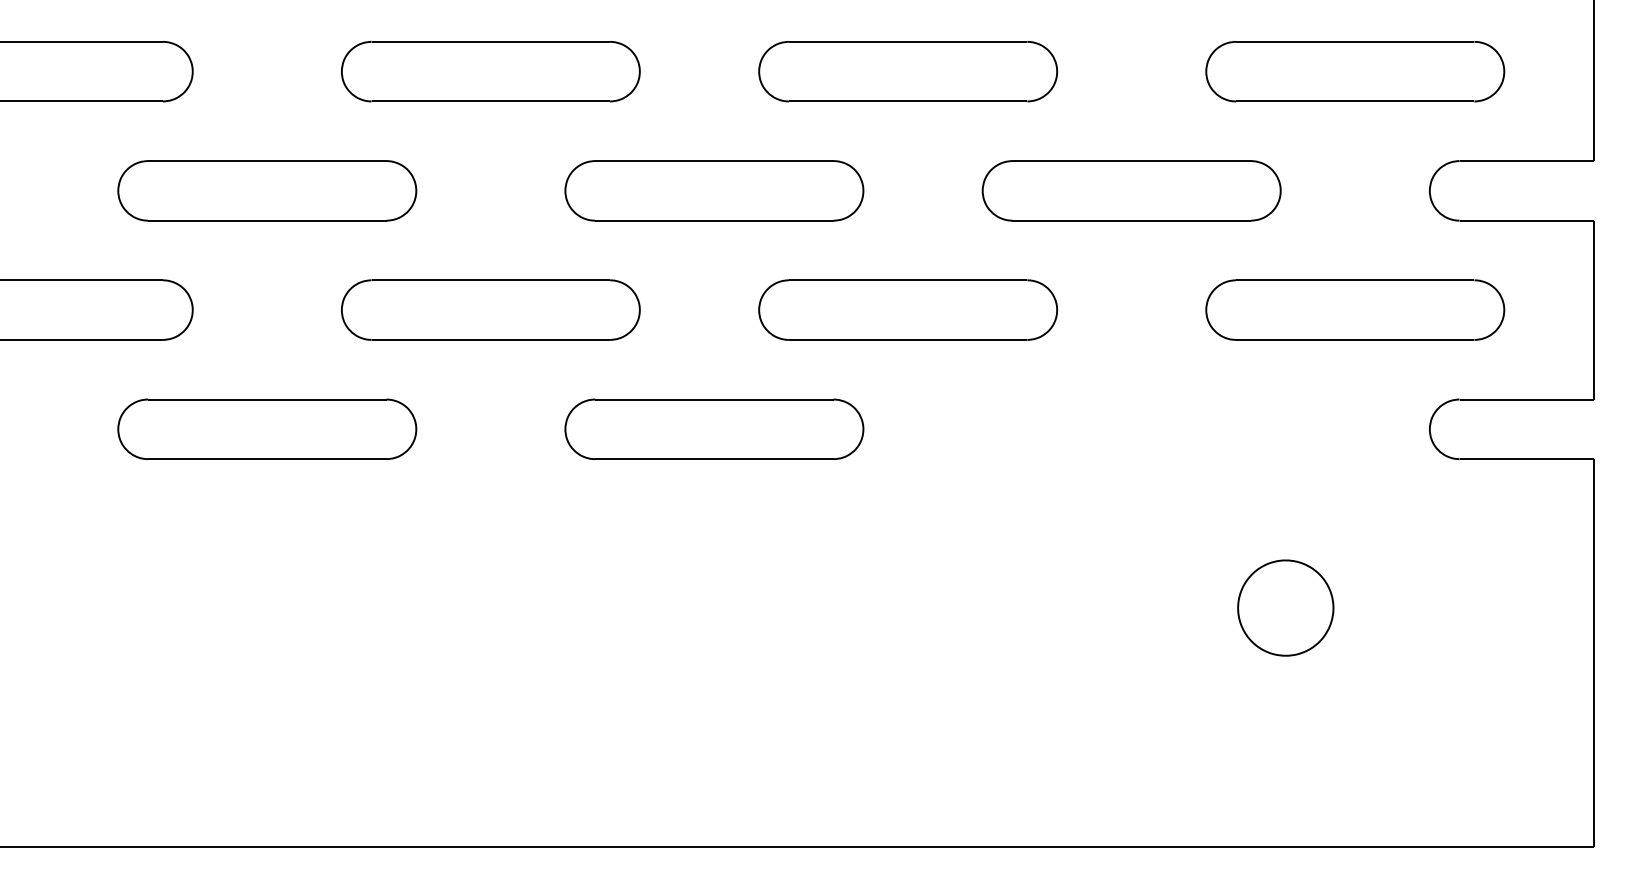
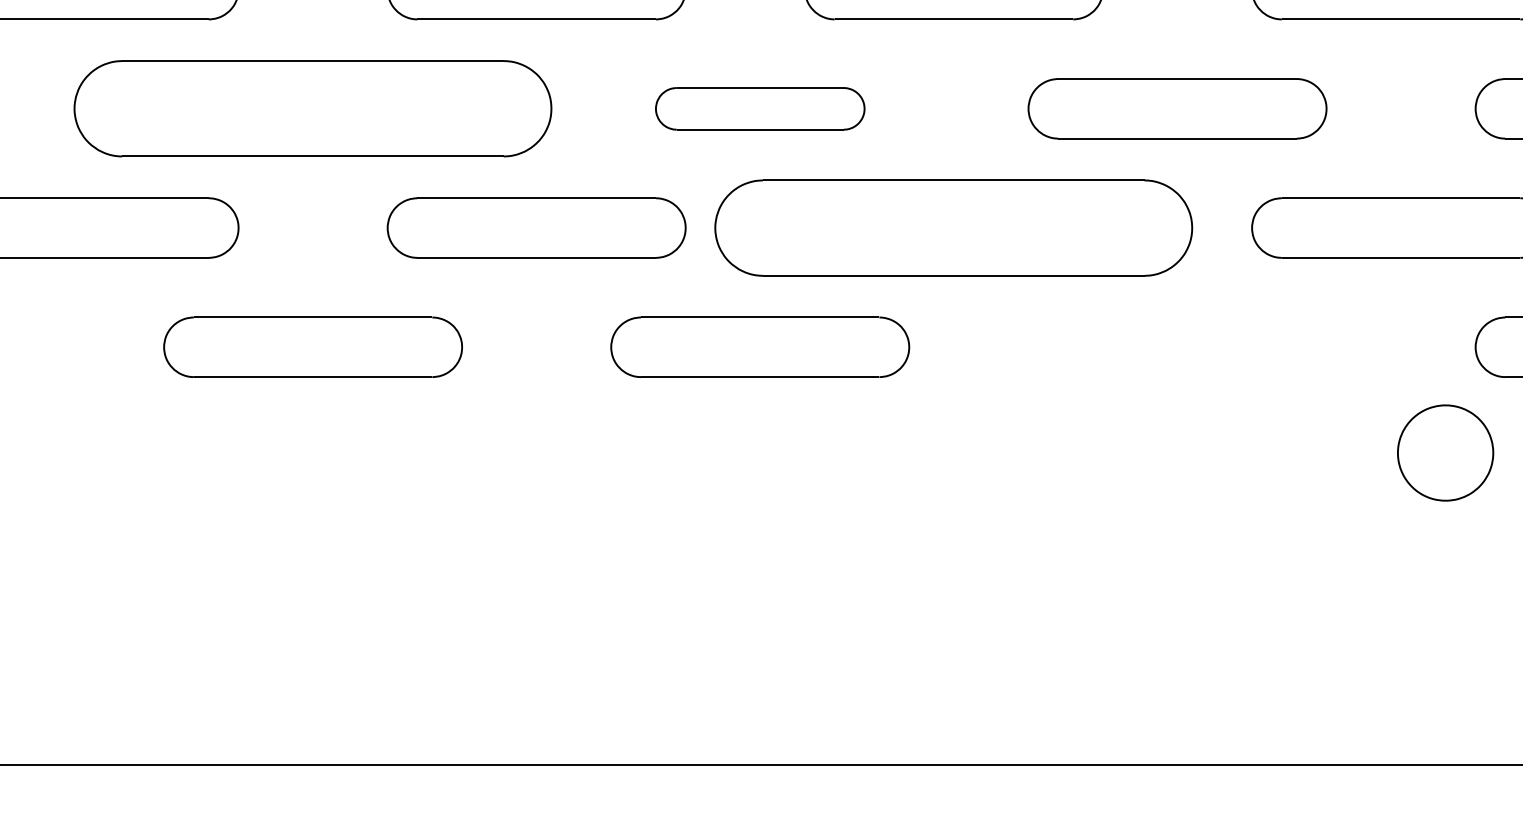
part: (267, 190) -> (313, 108), size x1.6
part: (714, 190) -> (760, 108), size x0.7
part: (908, 309) -> (954, 227), size x1.6
part: (1285, 607) -> (1445, 452), moved

